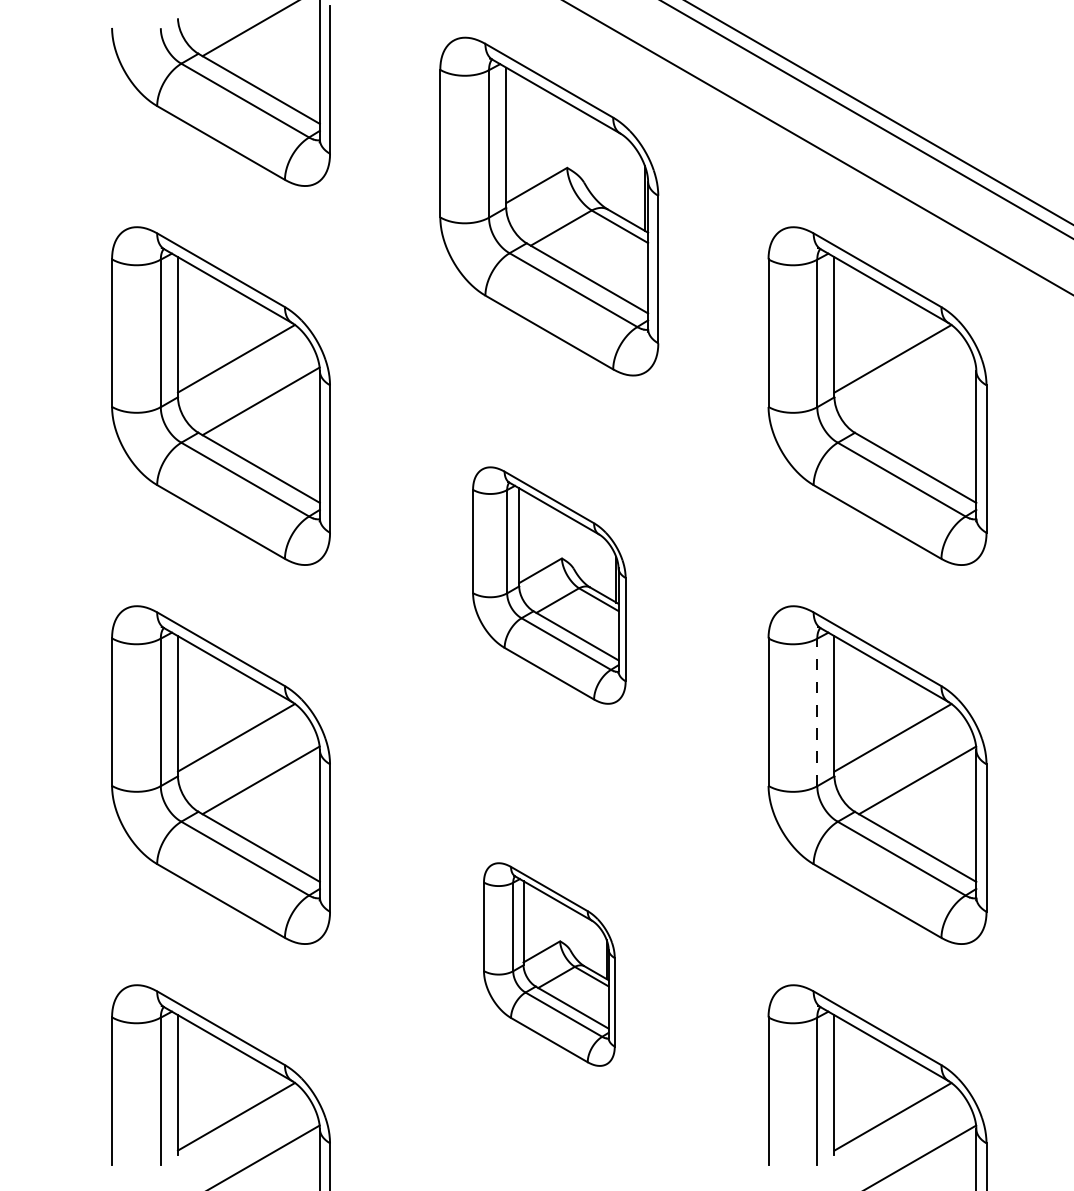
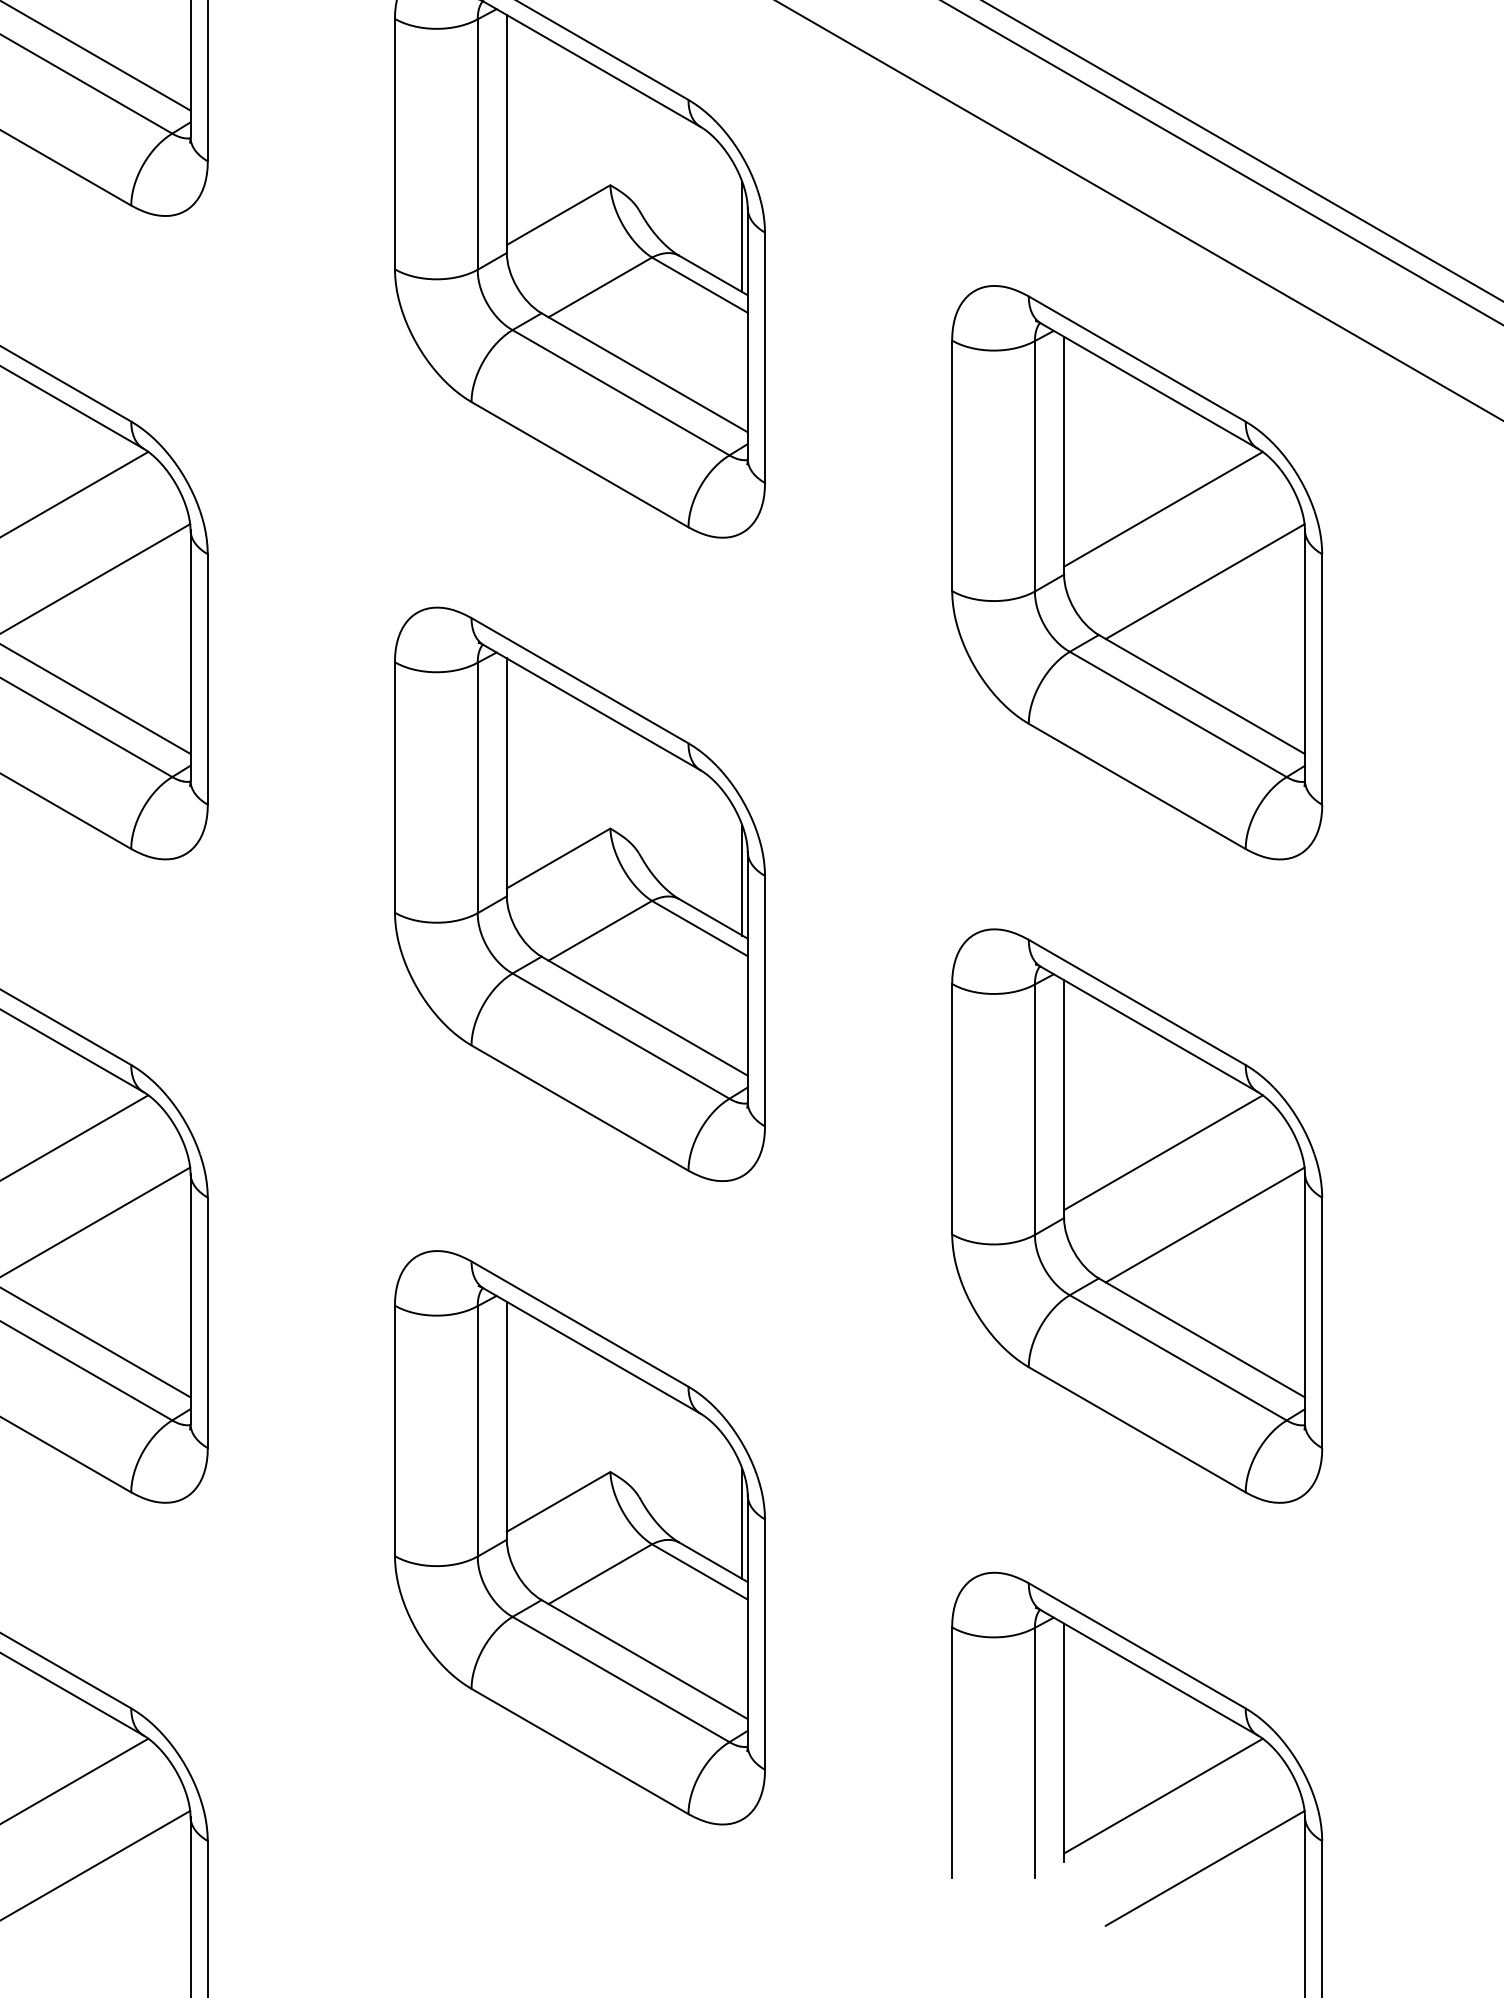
line: (917, 401) -> (1205, 581), added
part: (549, 585) -> (580, 894), size x1.43
line: (817, 712) -> (1035, 1109), dashed -> solid
part: (549, 964) -> (580, 1537), size x1.67

